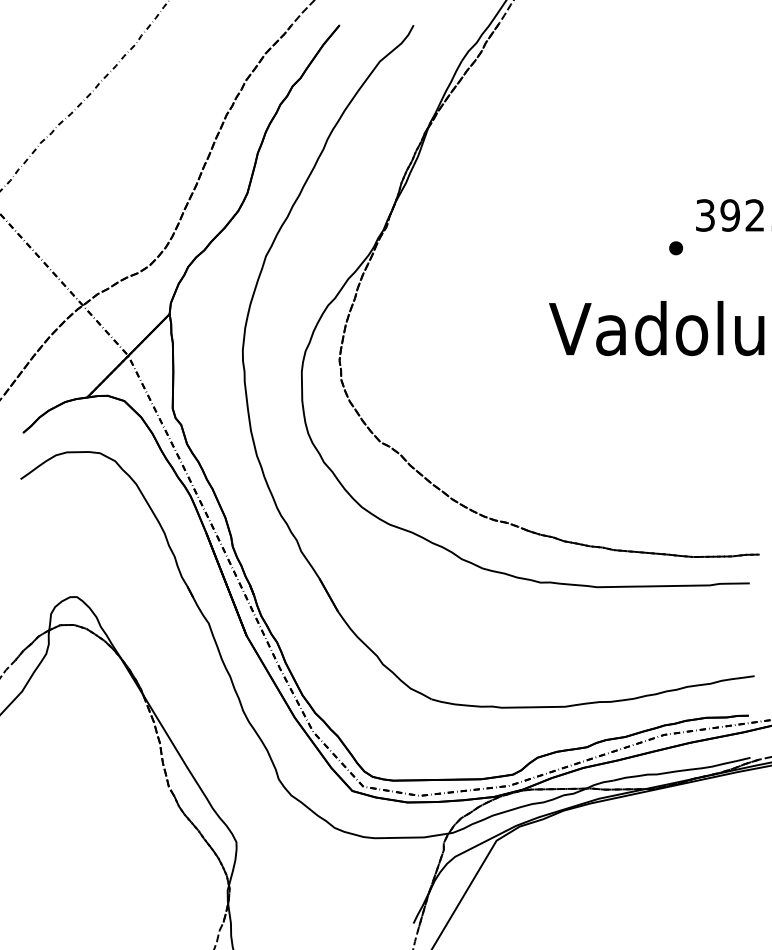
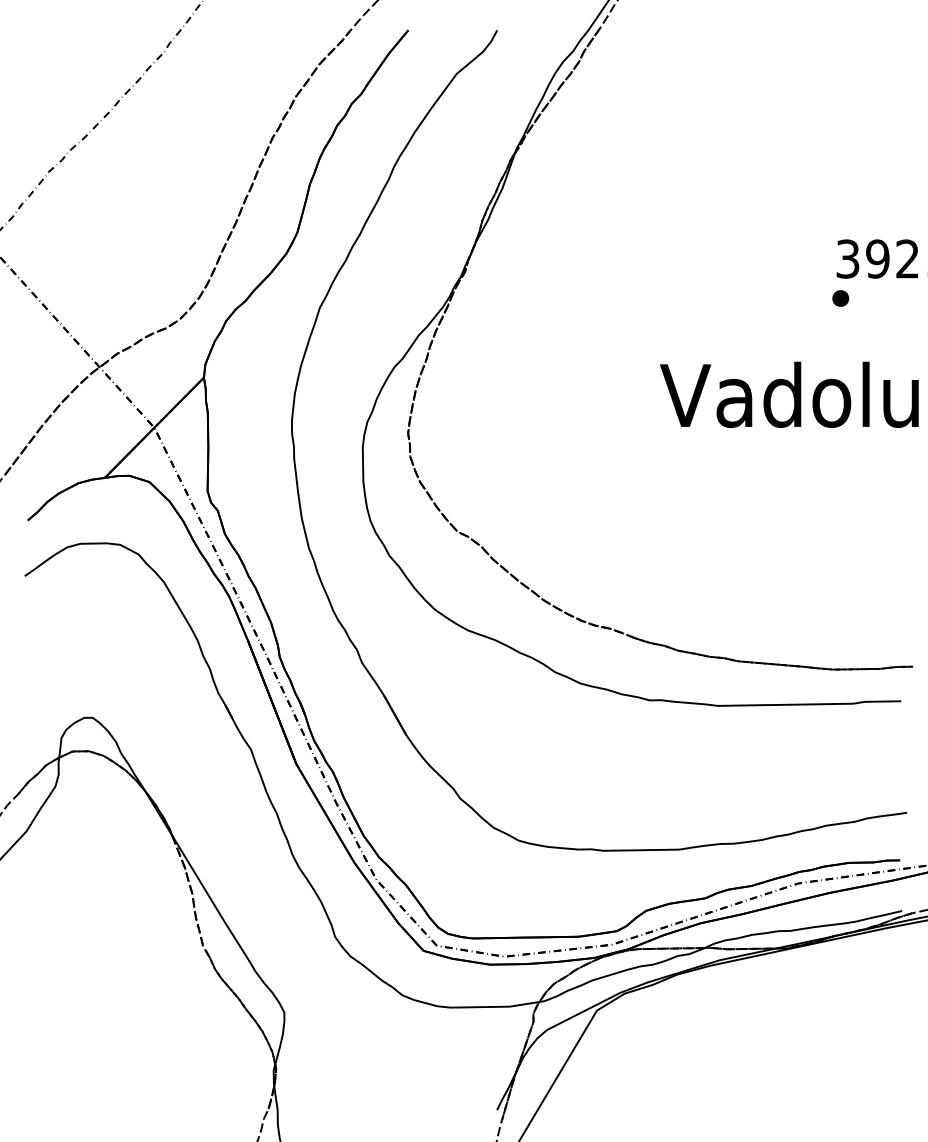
part: (675, 248) -> (840, 298), moved

